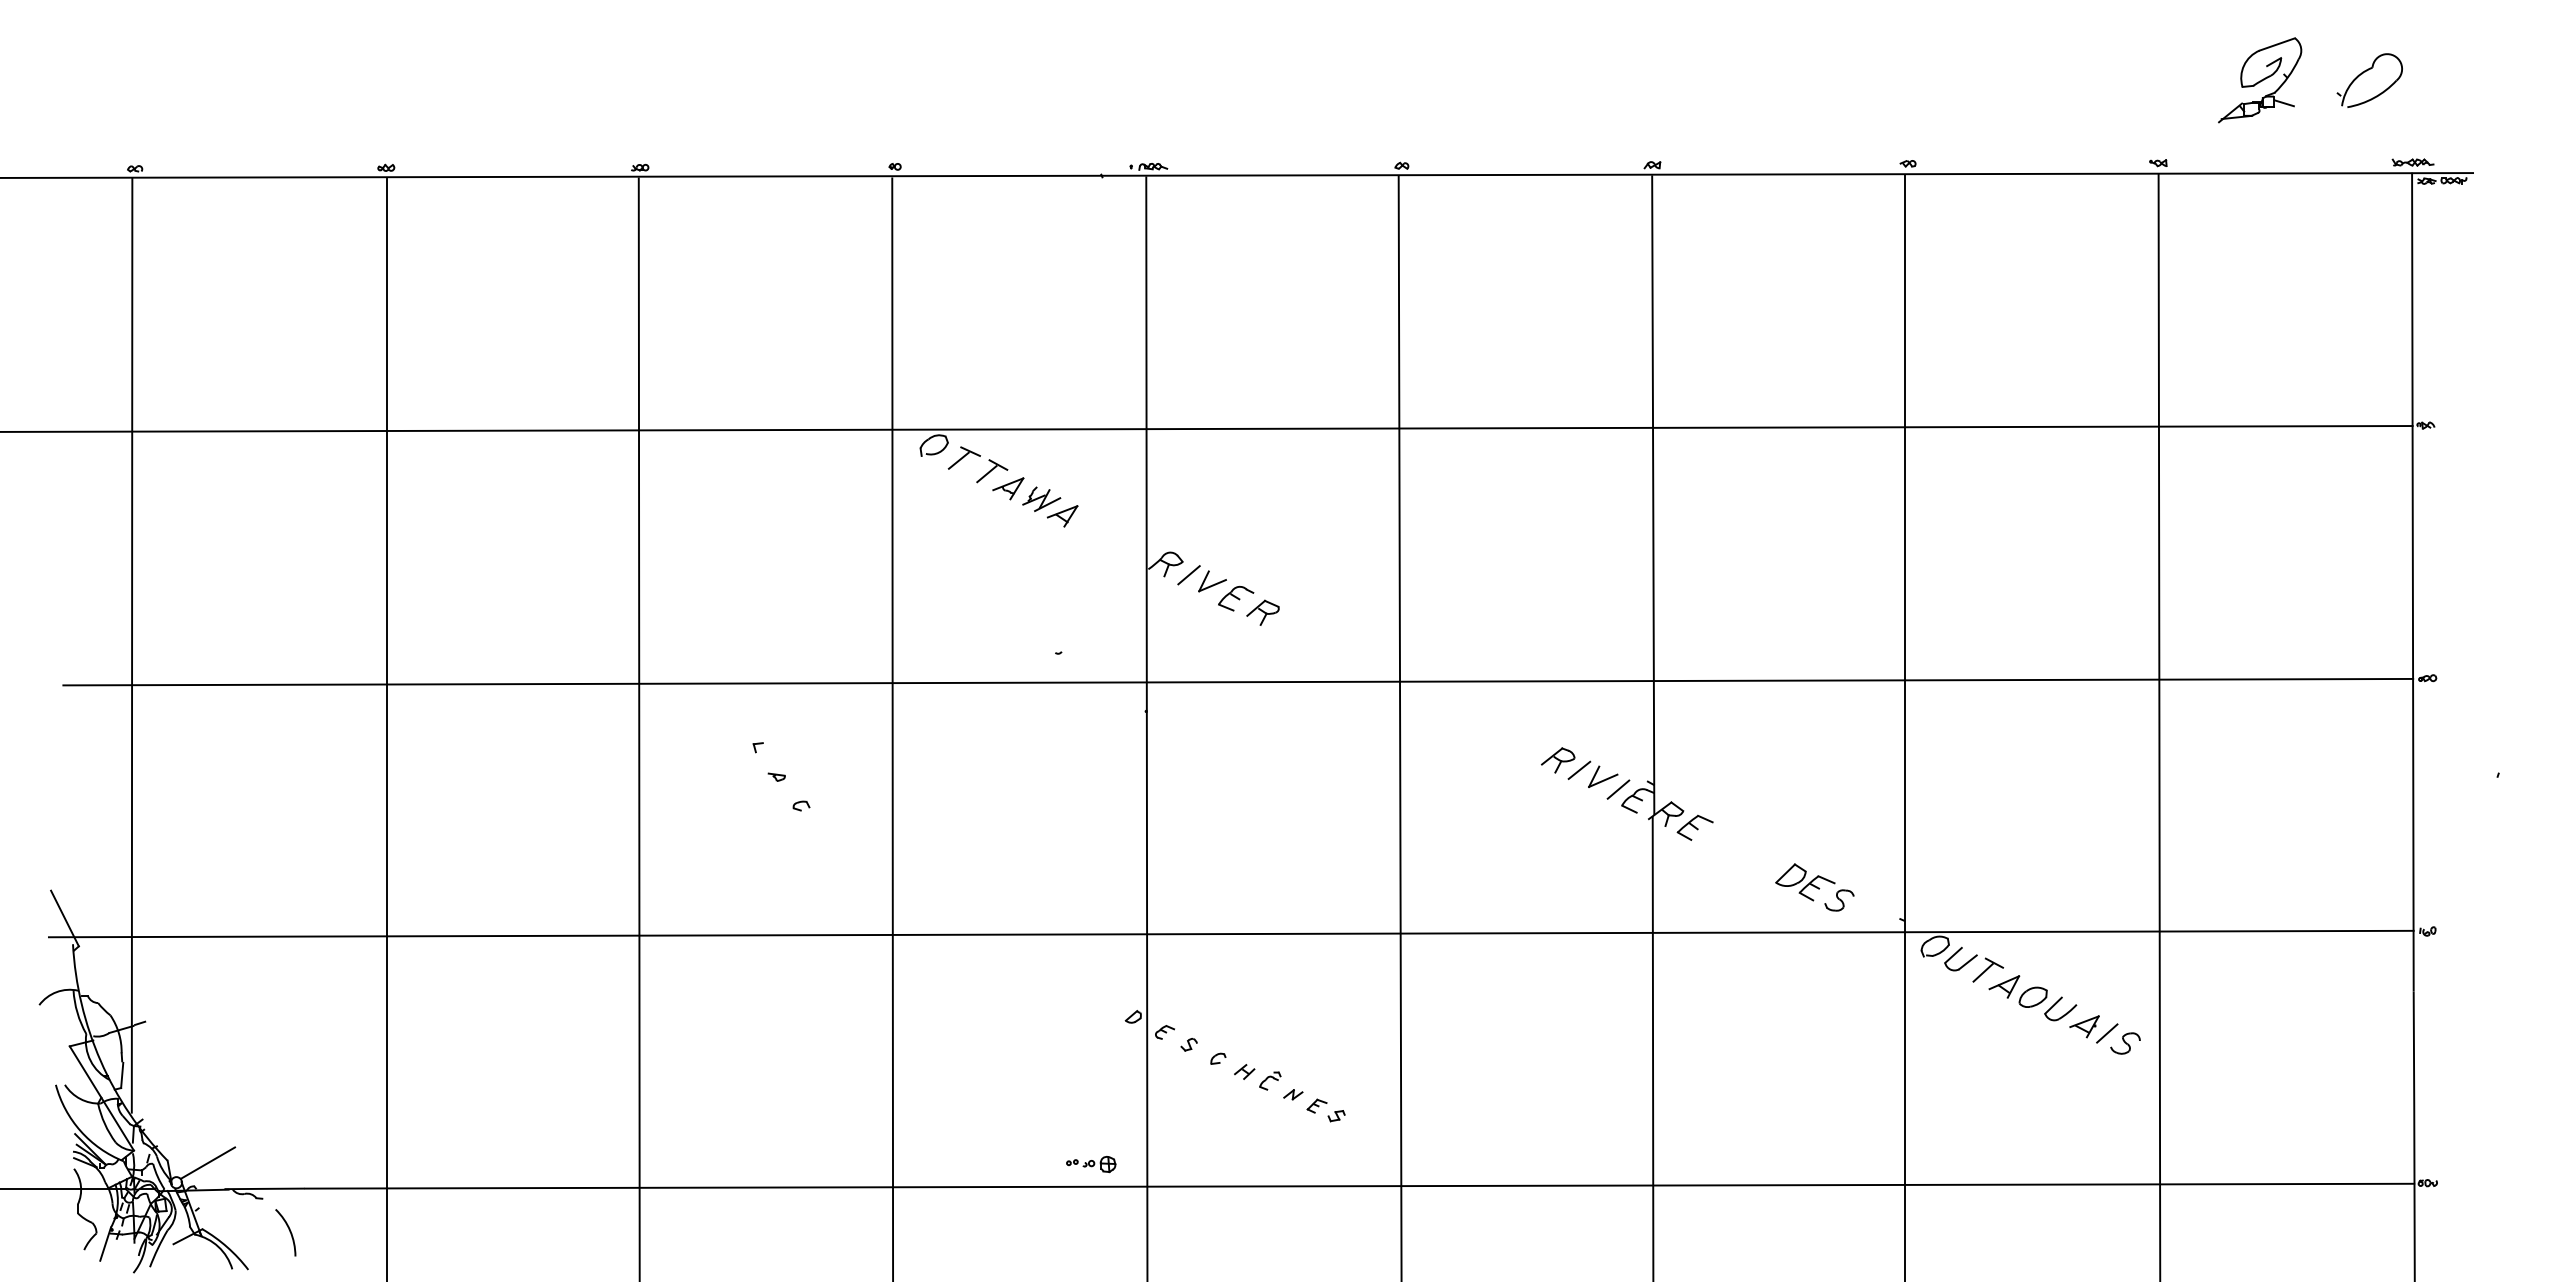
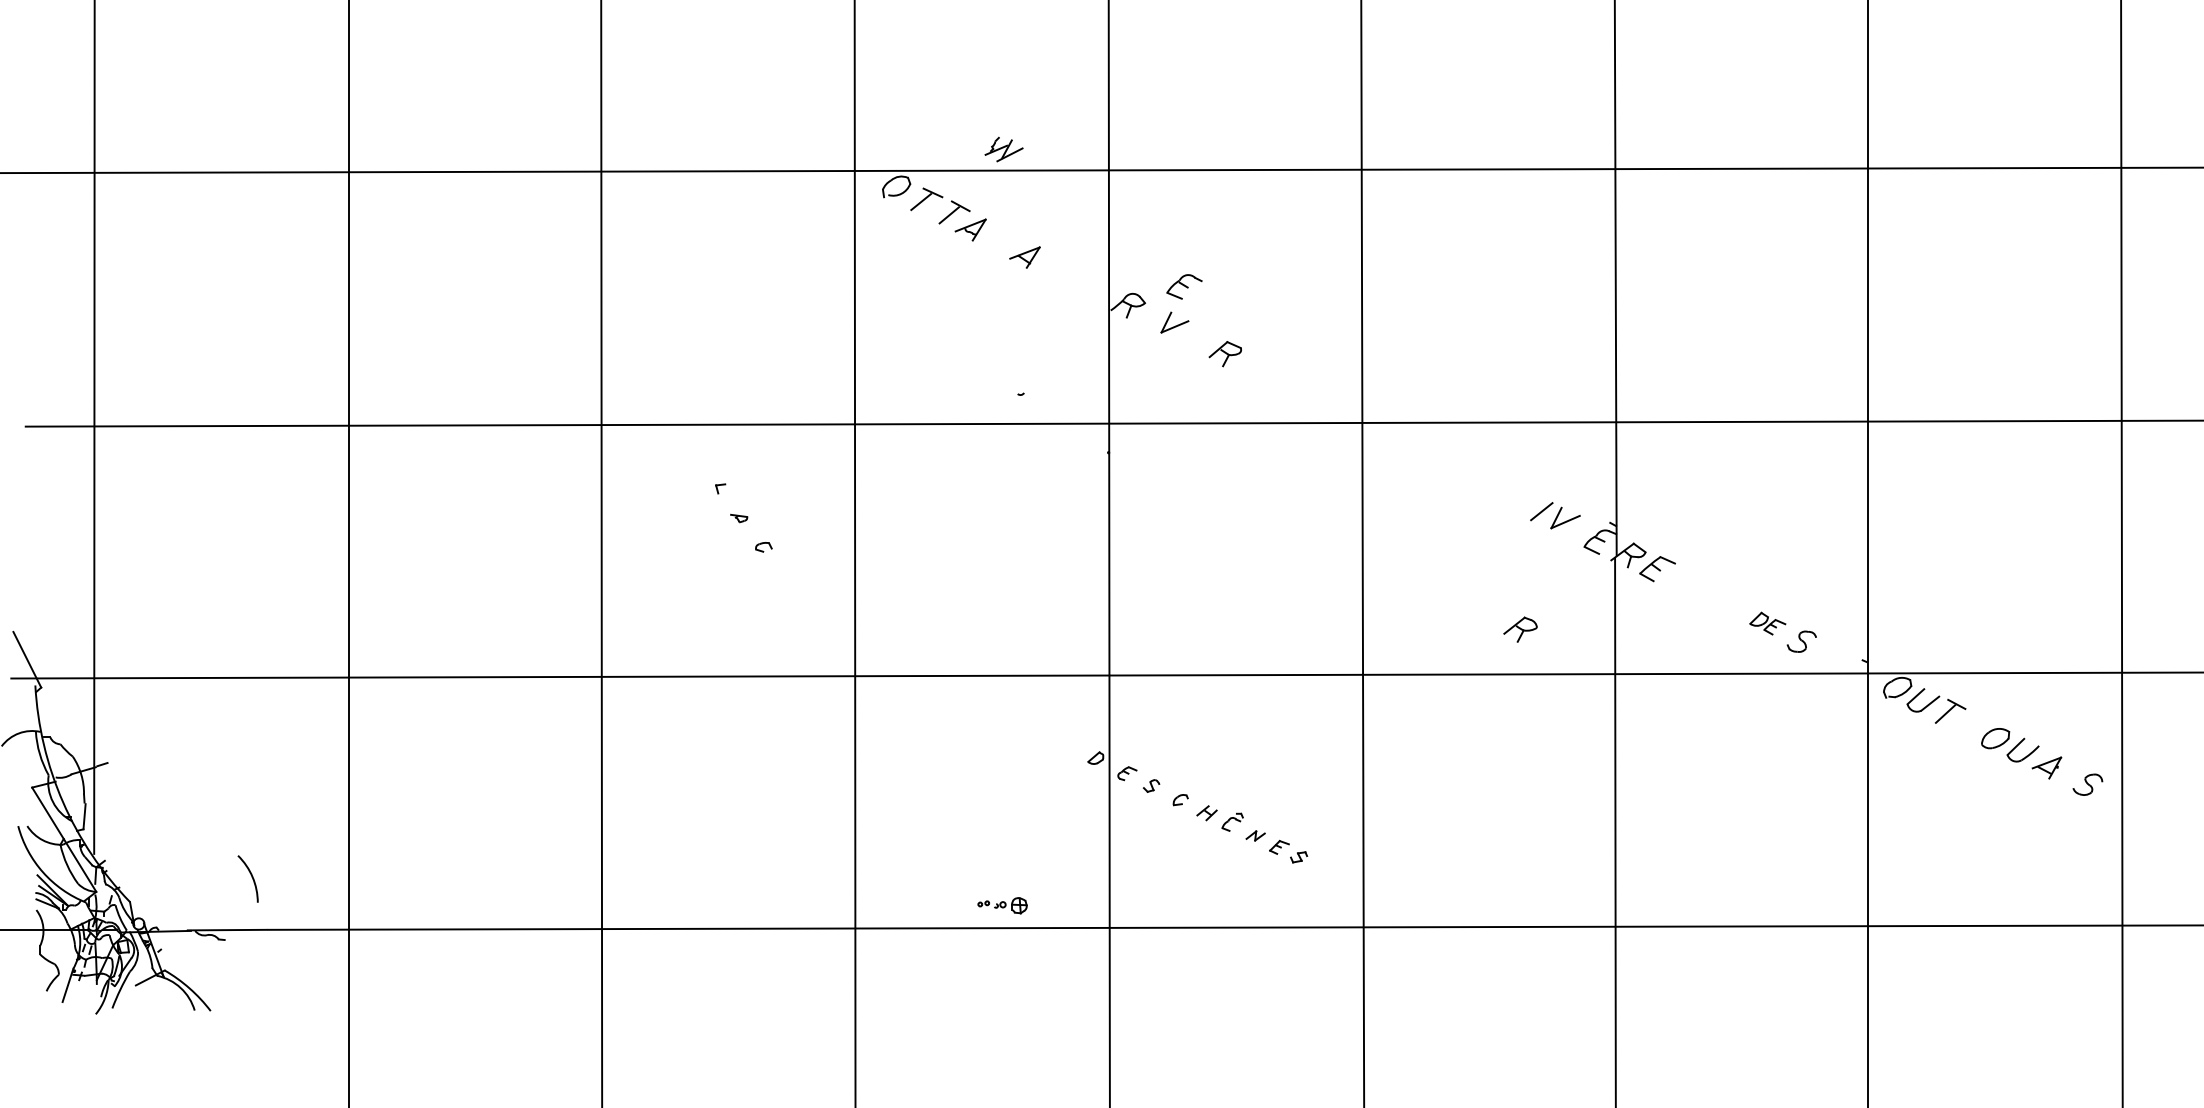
part: (1041, 498) -> (1003, 148), moved
line: (1188, 575) -> (1150, 316), removed
part: (1236, 598) -> (1184, 286), moved
part: (1558, 760) -> (1520, 629), moved
line: (1618, 789) -> (1580, 530), removed
part: (1805, 882) -> (1767, 623), size x0.6
part: (2004, 986) -> (1966, 727), removed
line: (2107, 1033) -> (2069, 774), removed
line: (208, 1162) -> (170, 903), removed
part: (1091, 1164) -> (1002, 905), moved
arc: (289, 1232) -> (251, 878), moved

